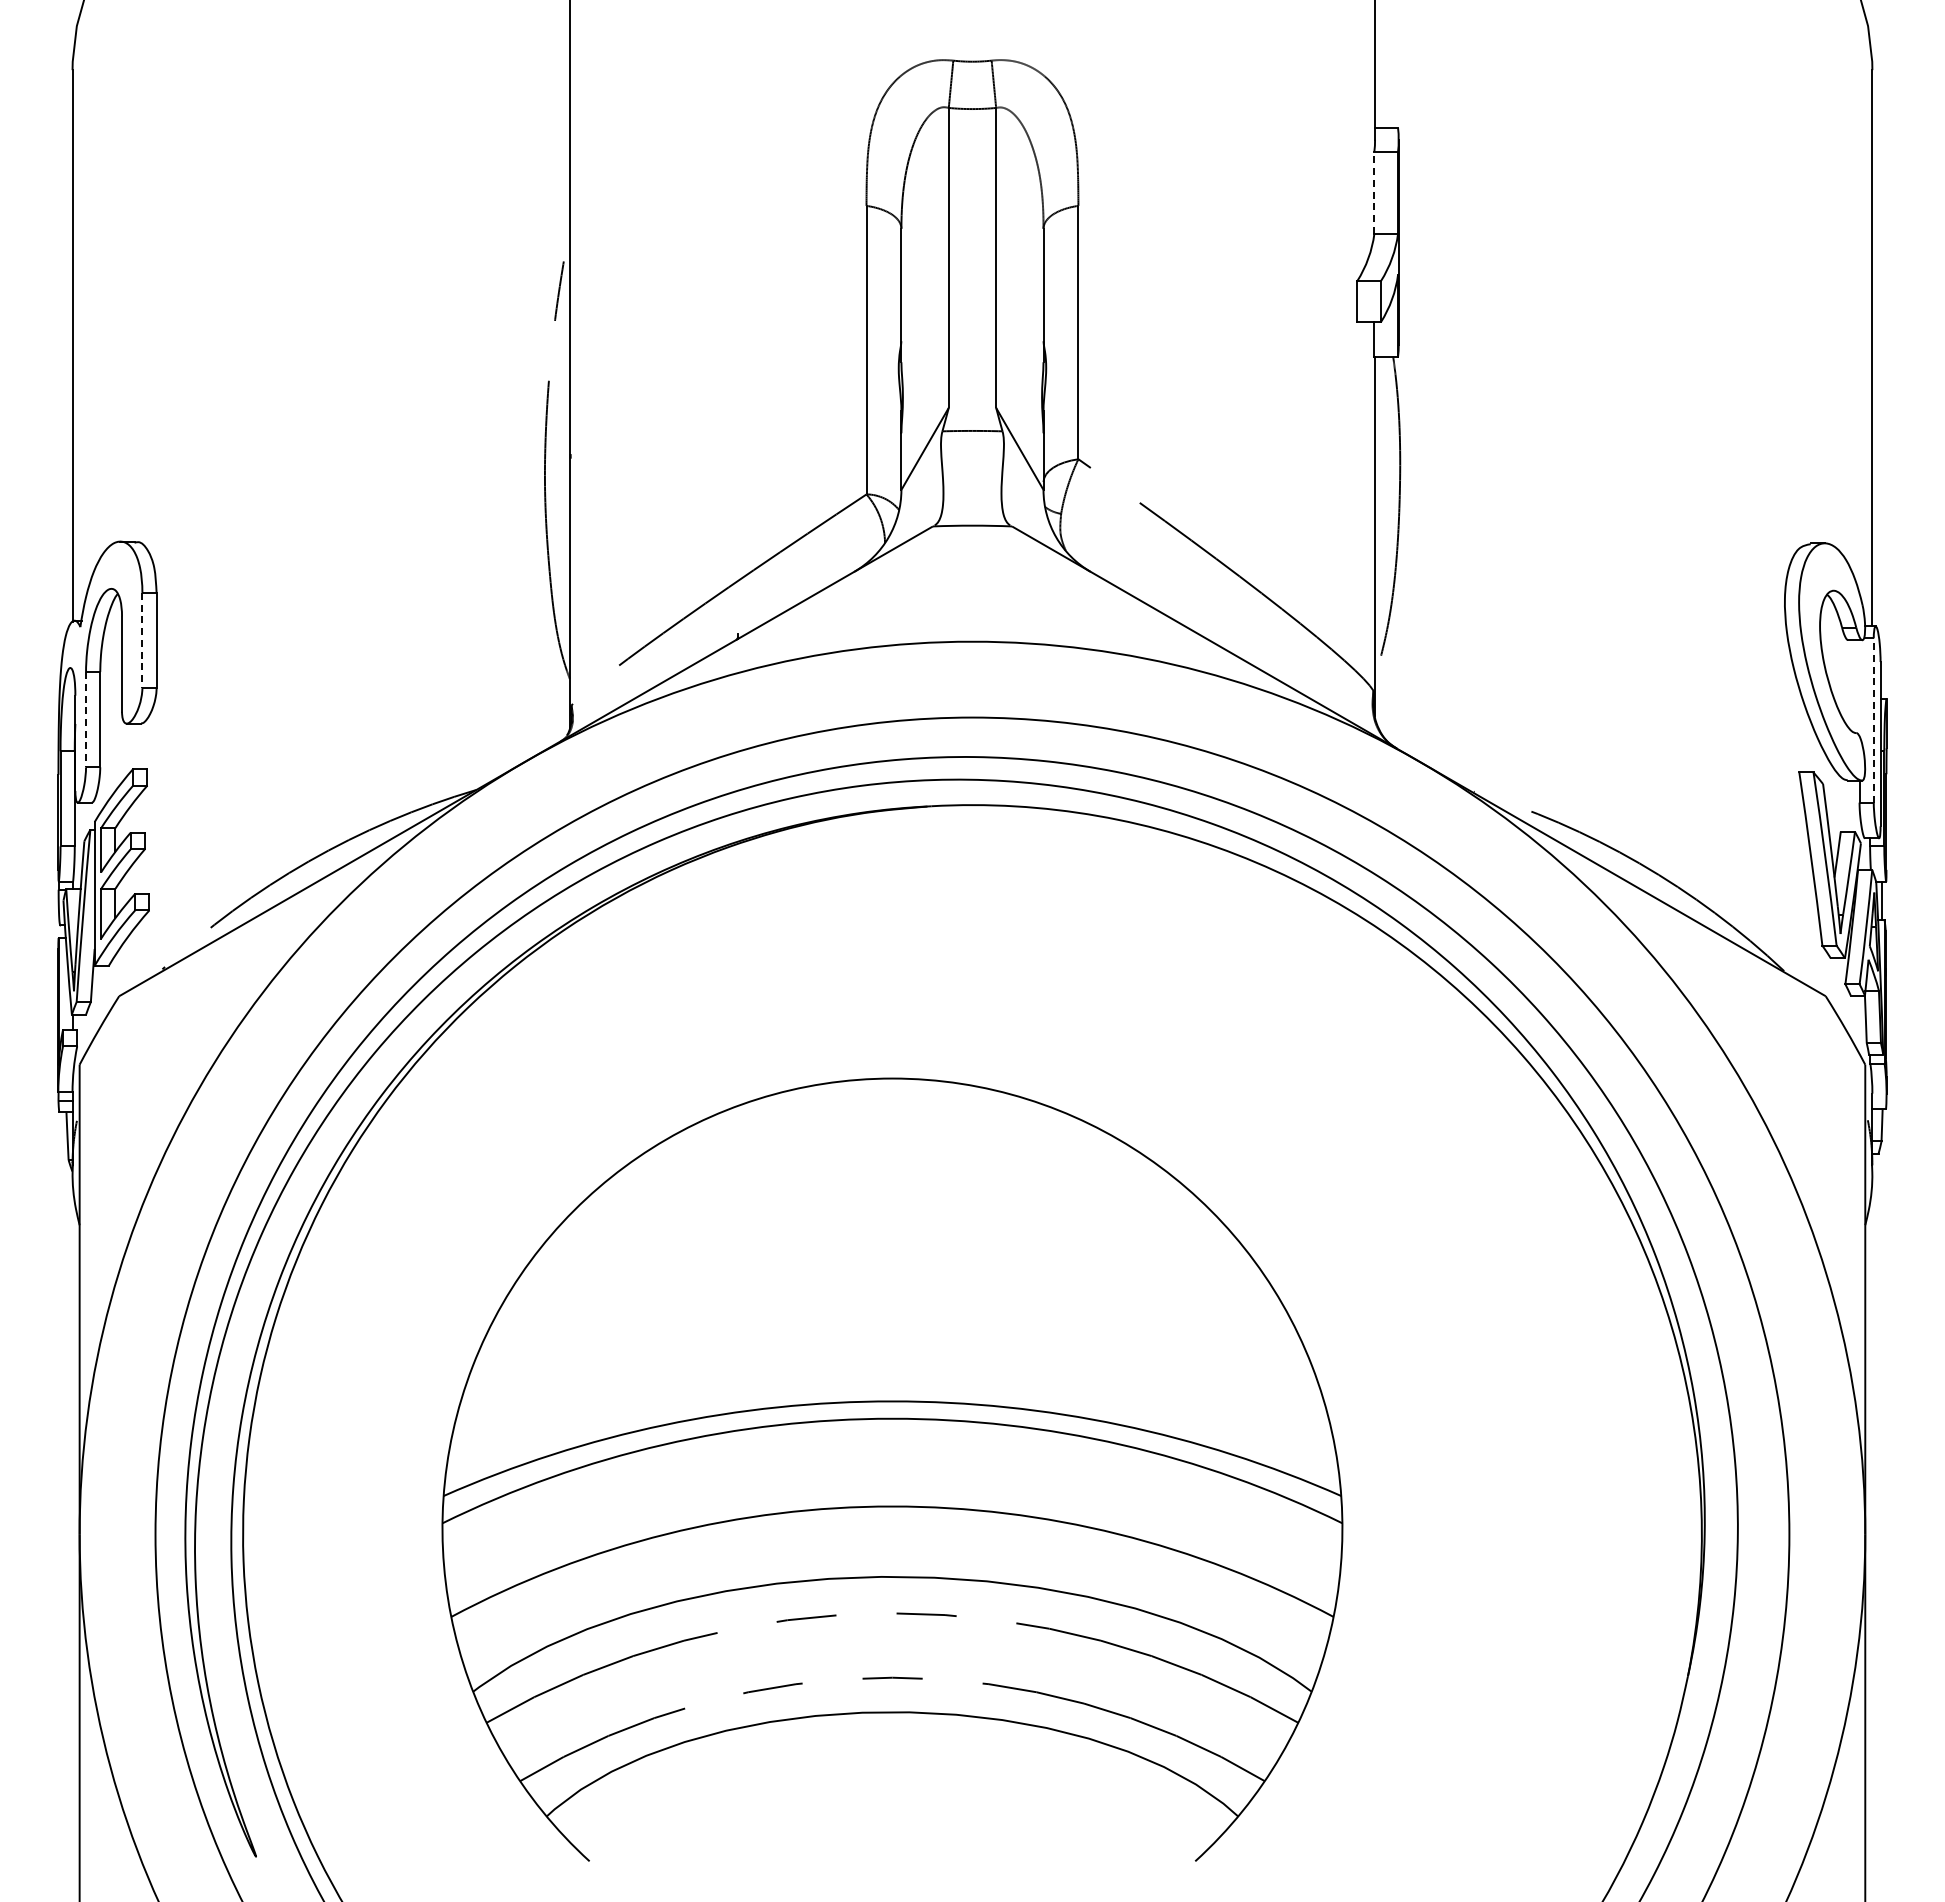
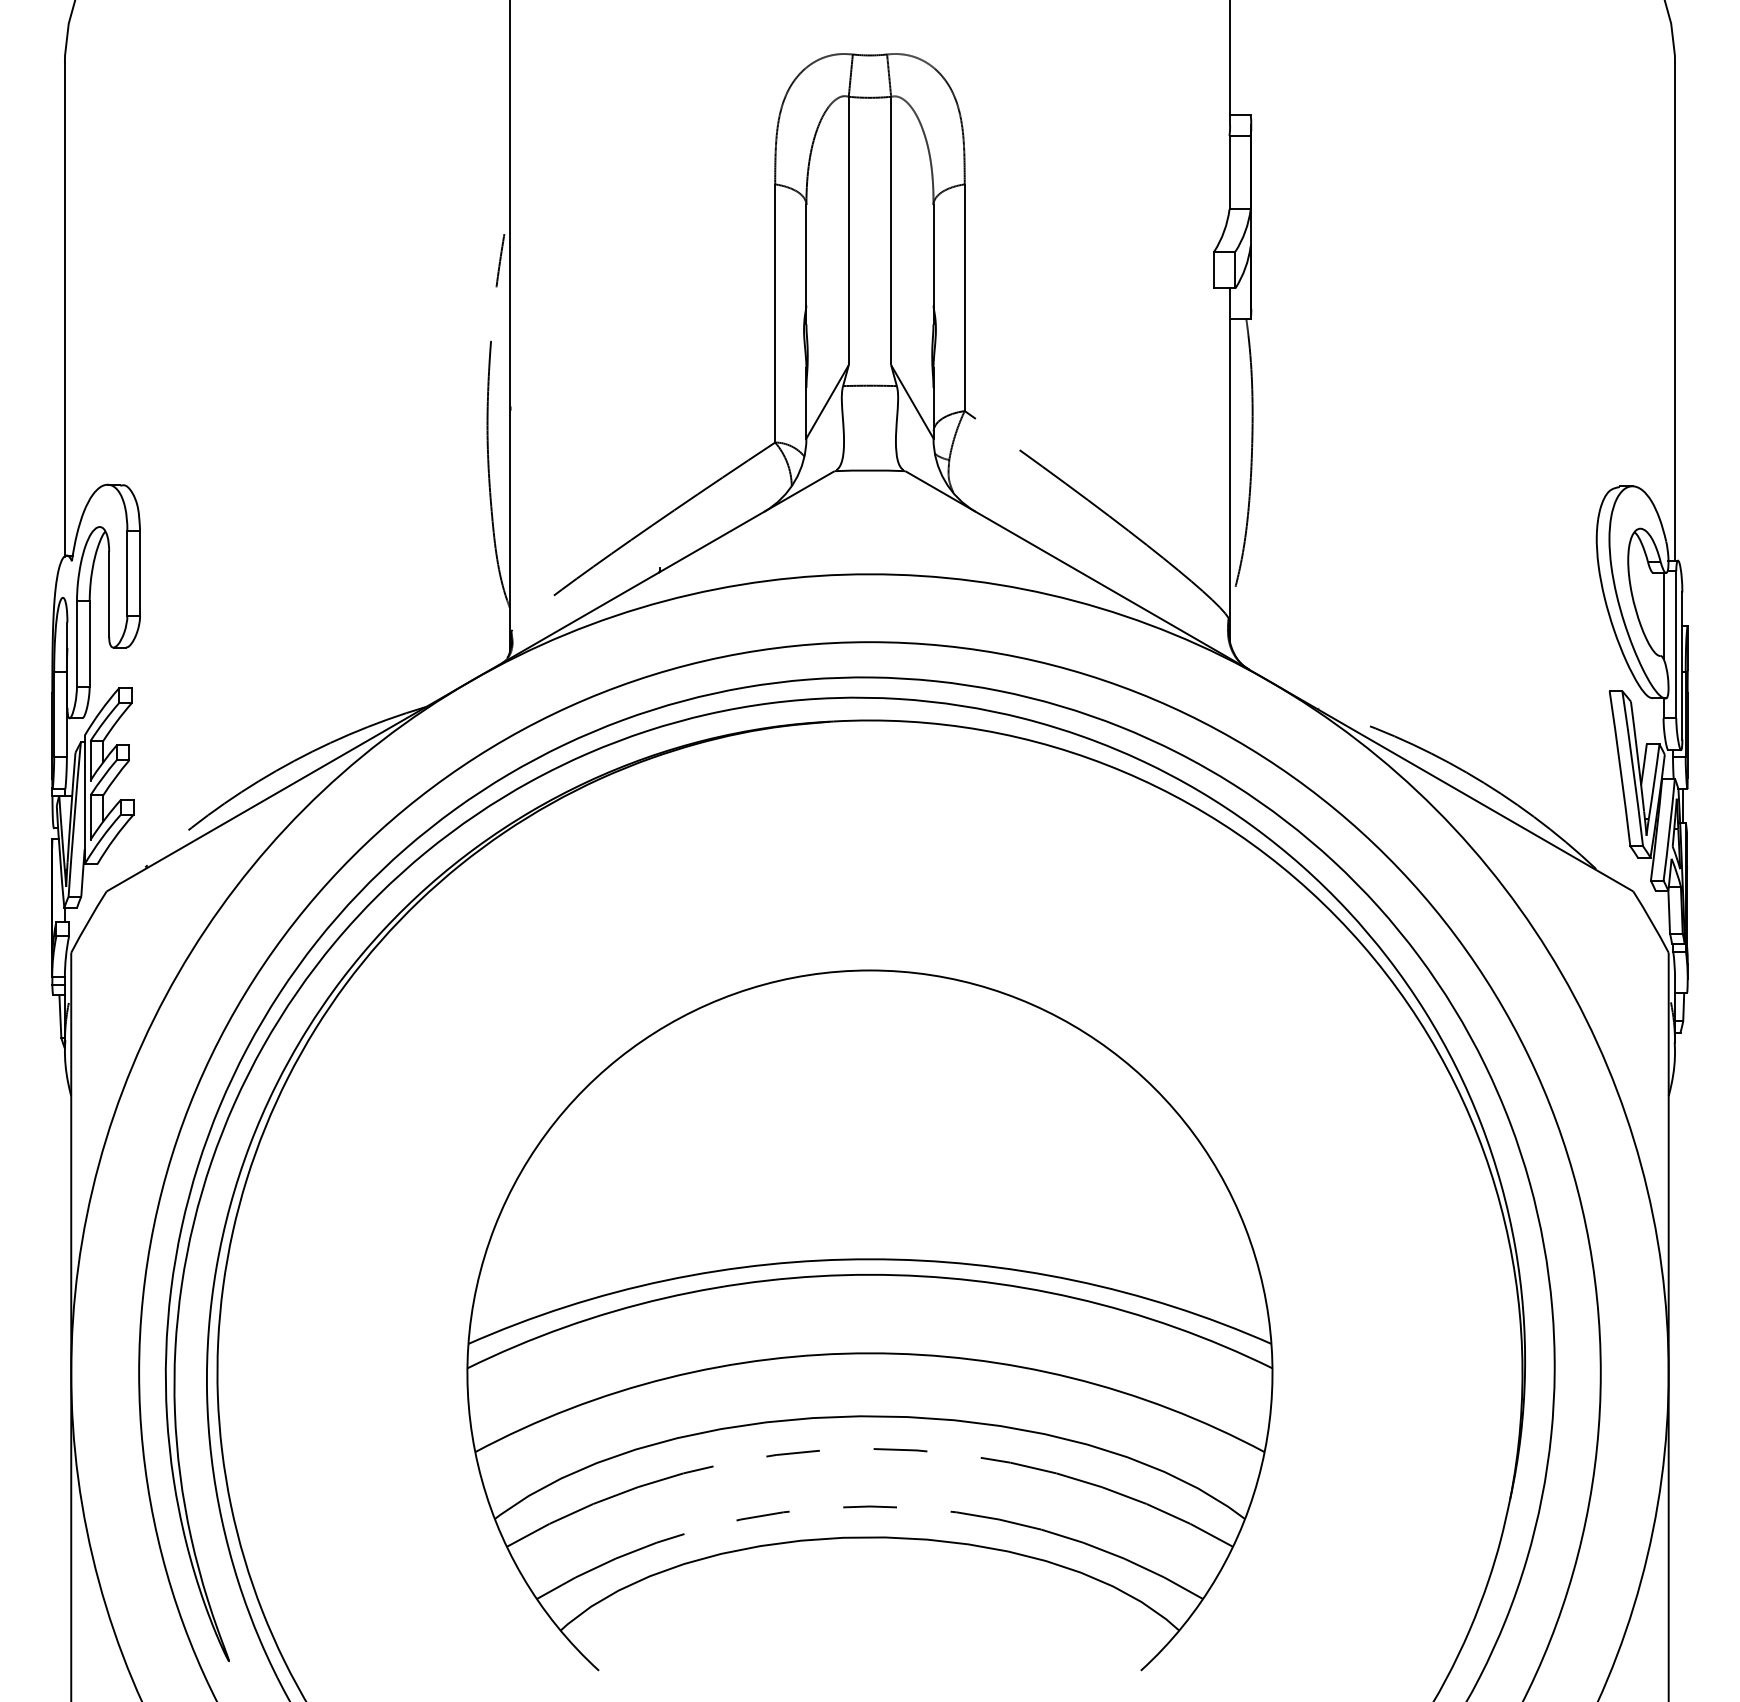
line: (1374, 192) -> (1229, 172), dashed -> solid
line: (142, 640) -> (127, 573), dashed -> solid
line: (1859, 688) -> (1663, 616), added
line: (86, 719) -> (77, 643), dashed -> solid
line: (1873, 719) -> (1676, 643), dashed -> solid
part: (892, 1469) -> (870, 1320), moved

